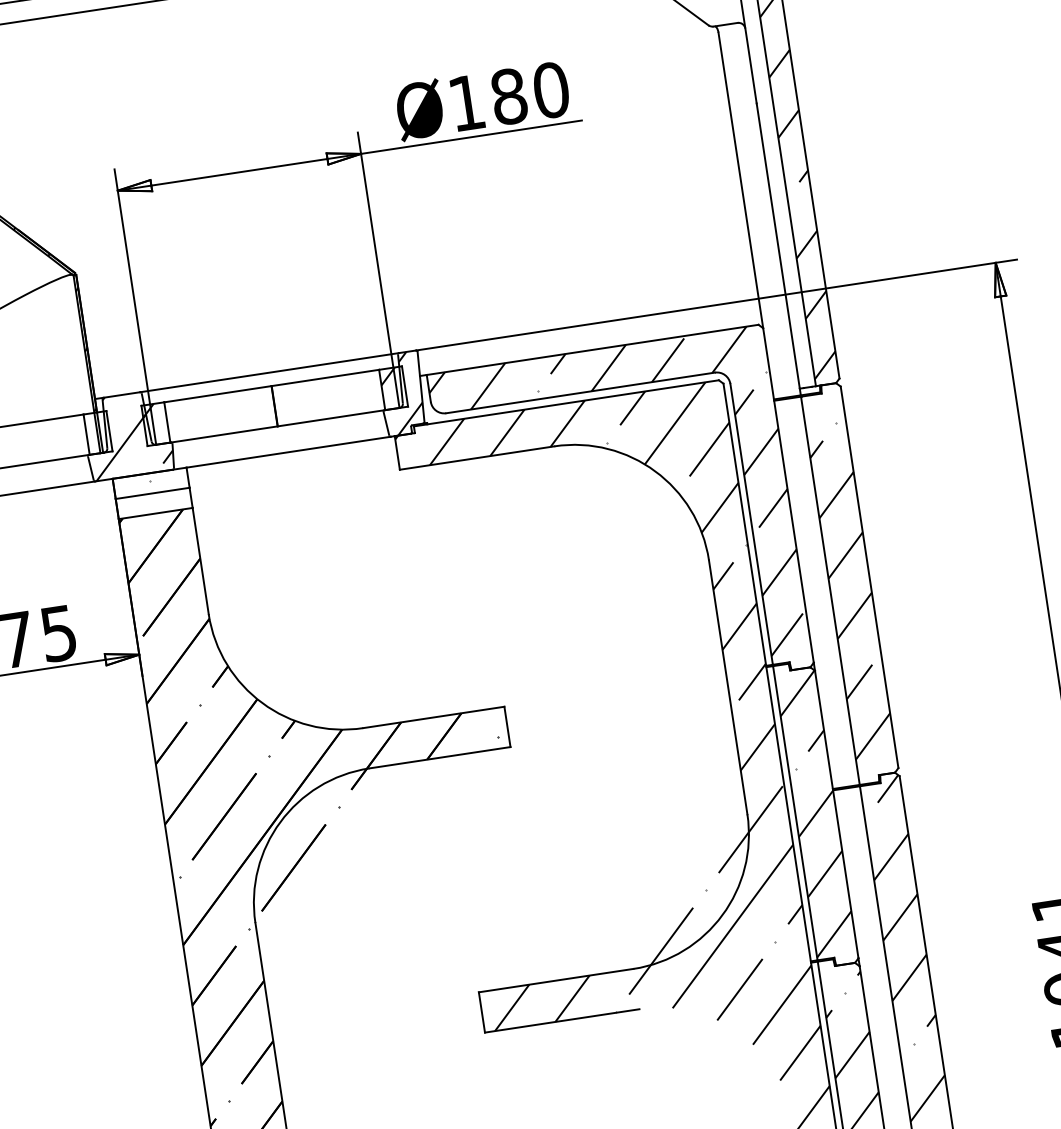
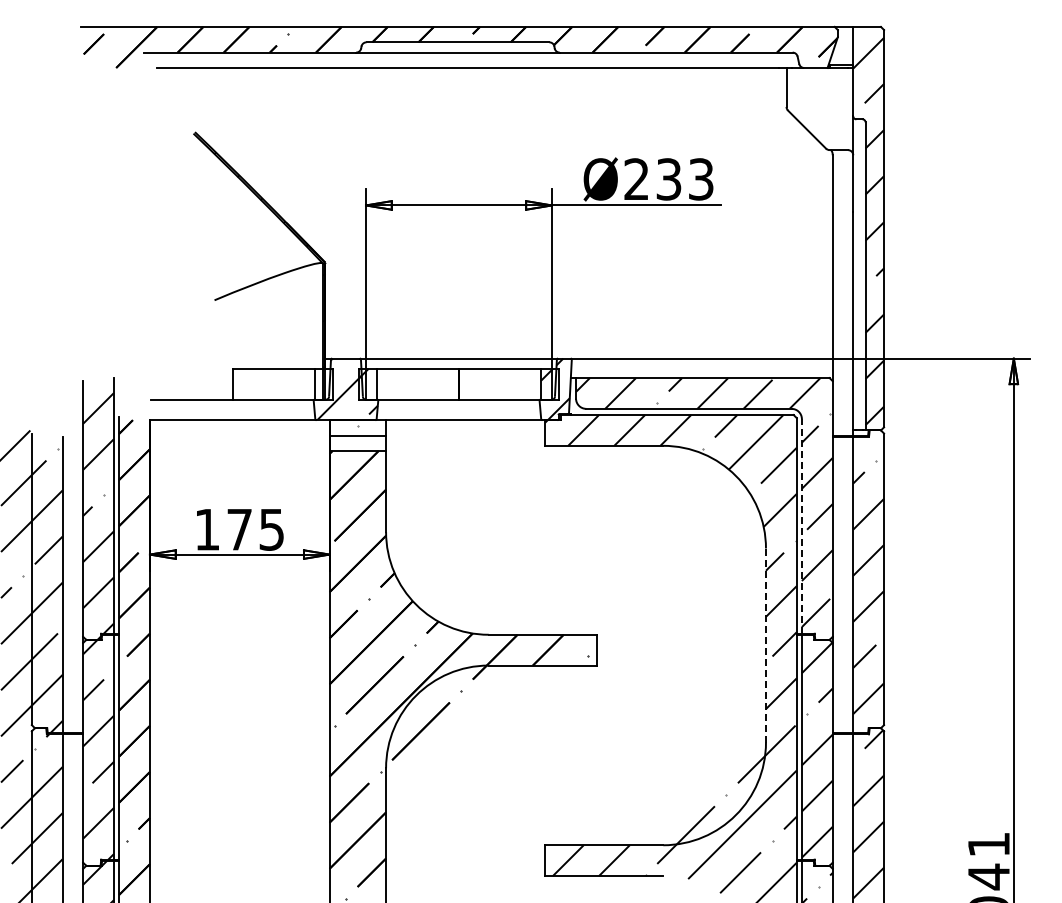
text: (509, 96) -> (669, 179), Ø180 -> Ø233
line: (750, 523) -> (801, 525), solid -> dashed
line: (727, 688) -> (765, 646), solid -> dashed

